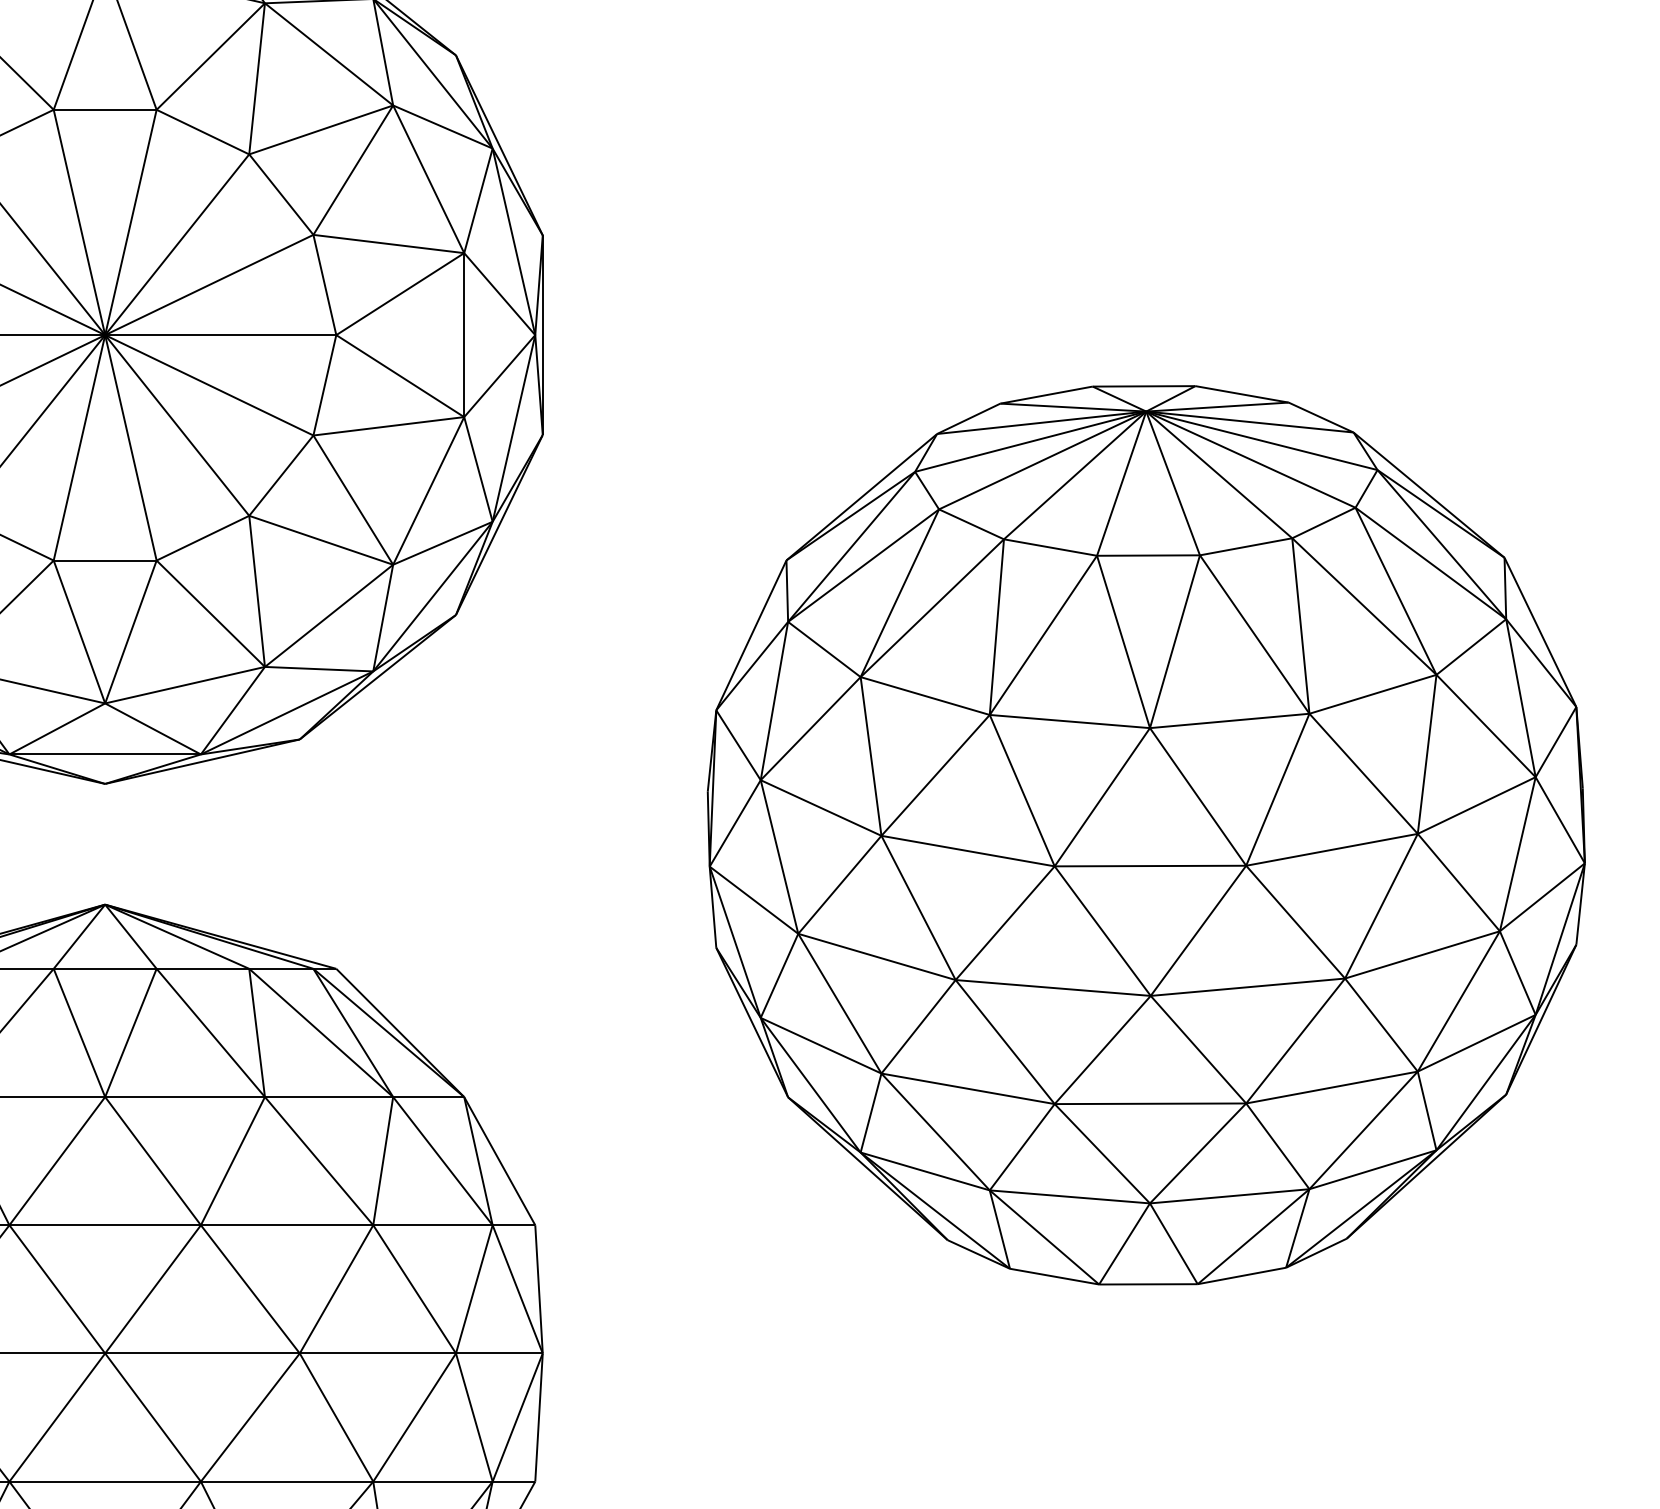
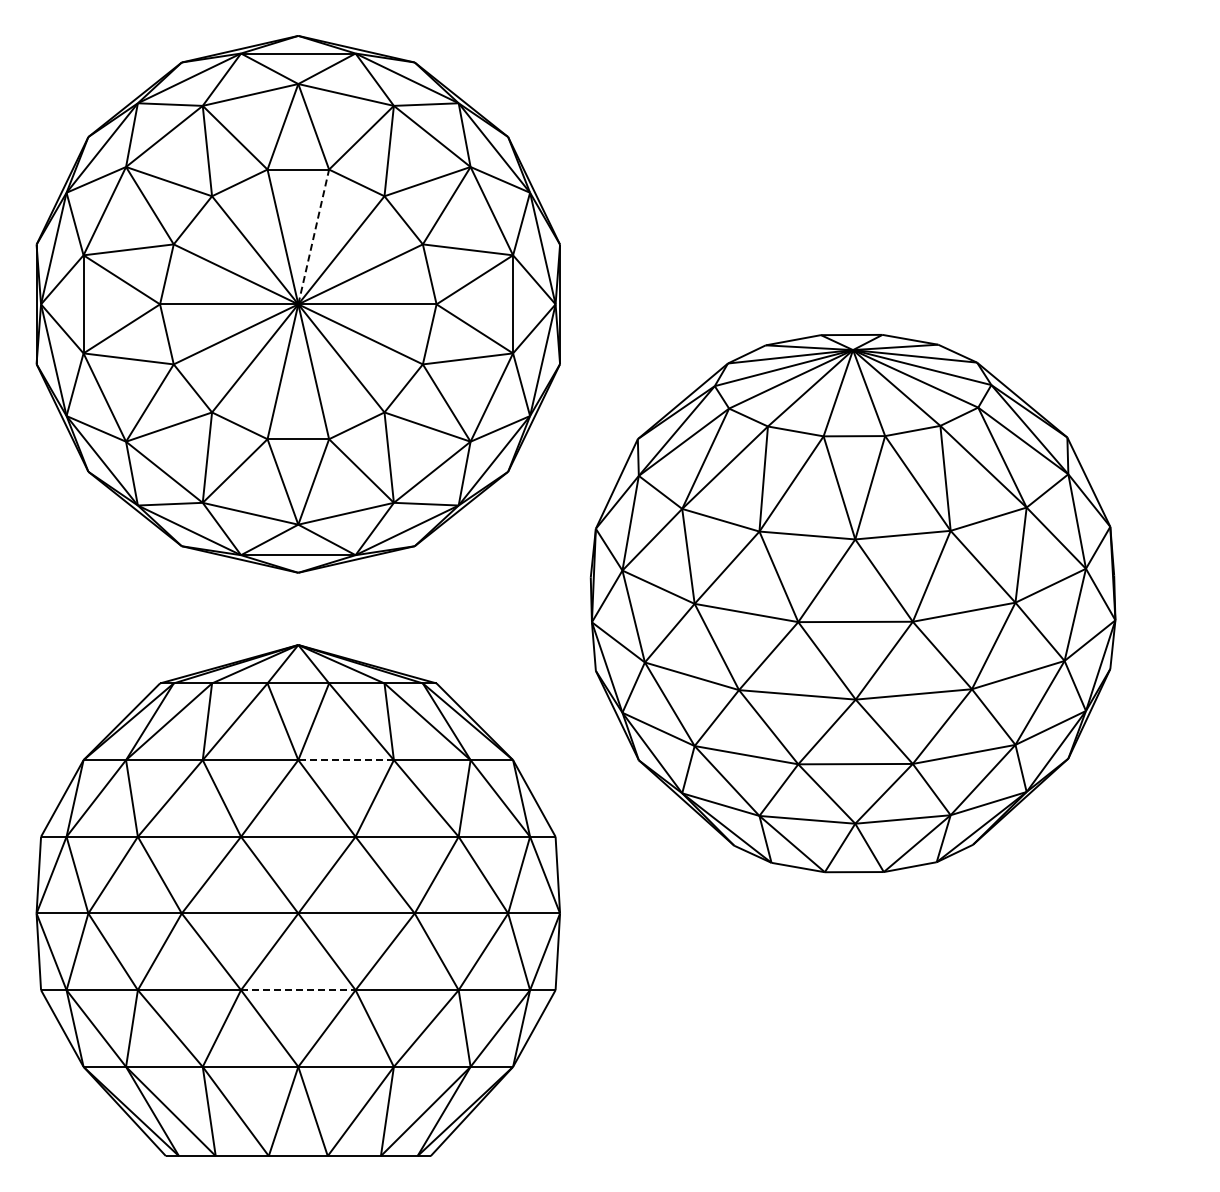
line: (130, 221) -> (313, 236), solid -> dashed
part: (1145, 835) -> (852, 603), moved
line: (185, 1097) -> (346, 760), solid -> dashed
line: (105, 1482) -> (298, 990), solid -> dashed

